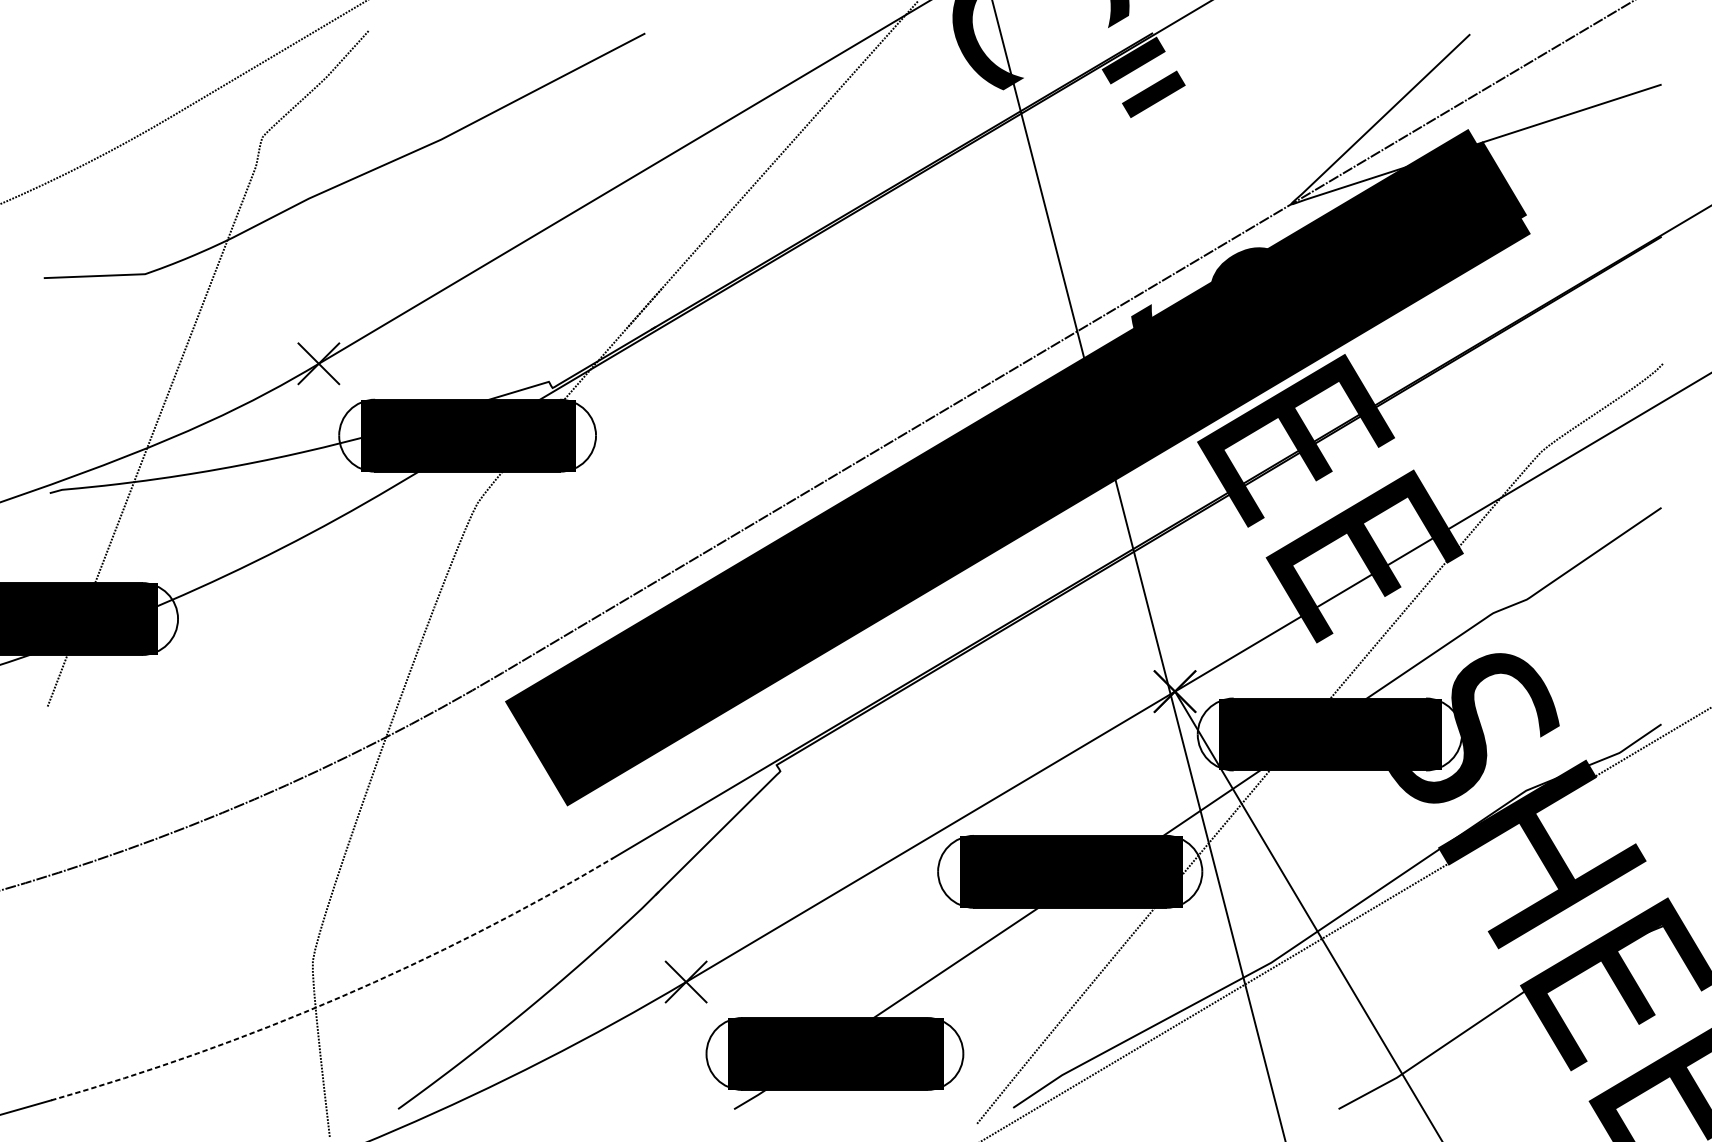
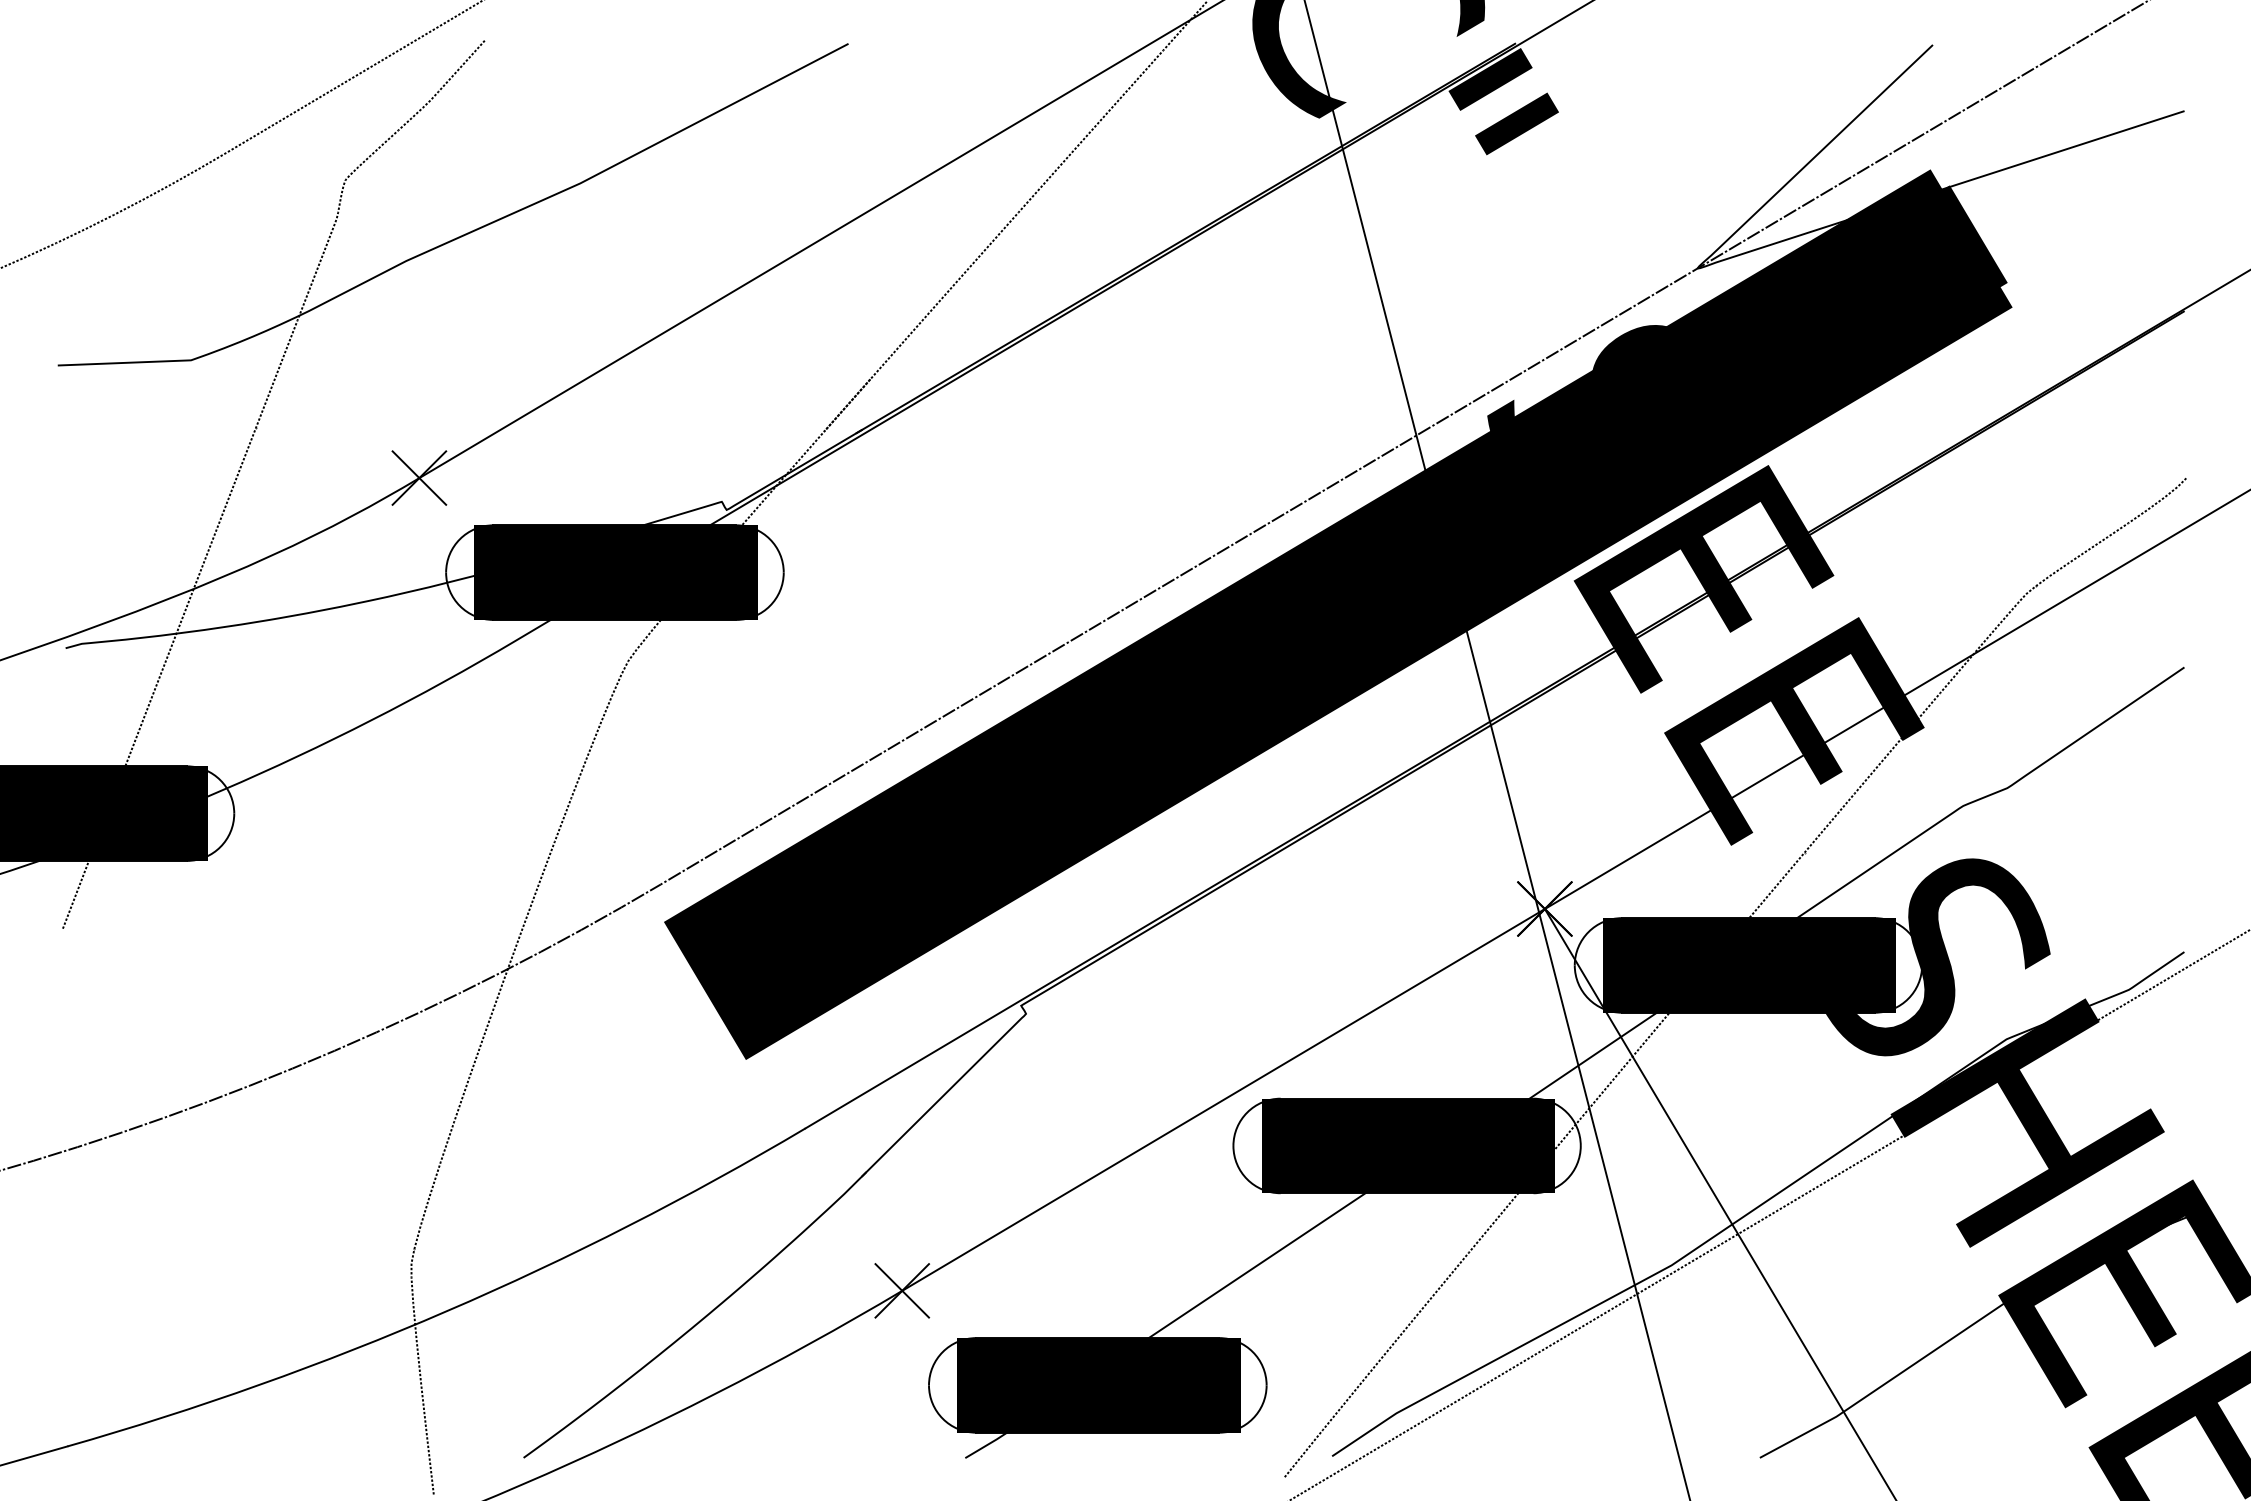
arc: (339, 997) -> (446, 1311), dashed -> solid

